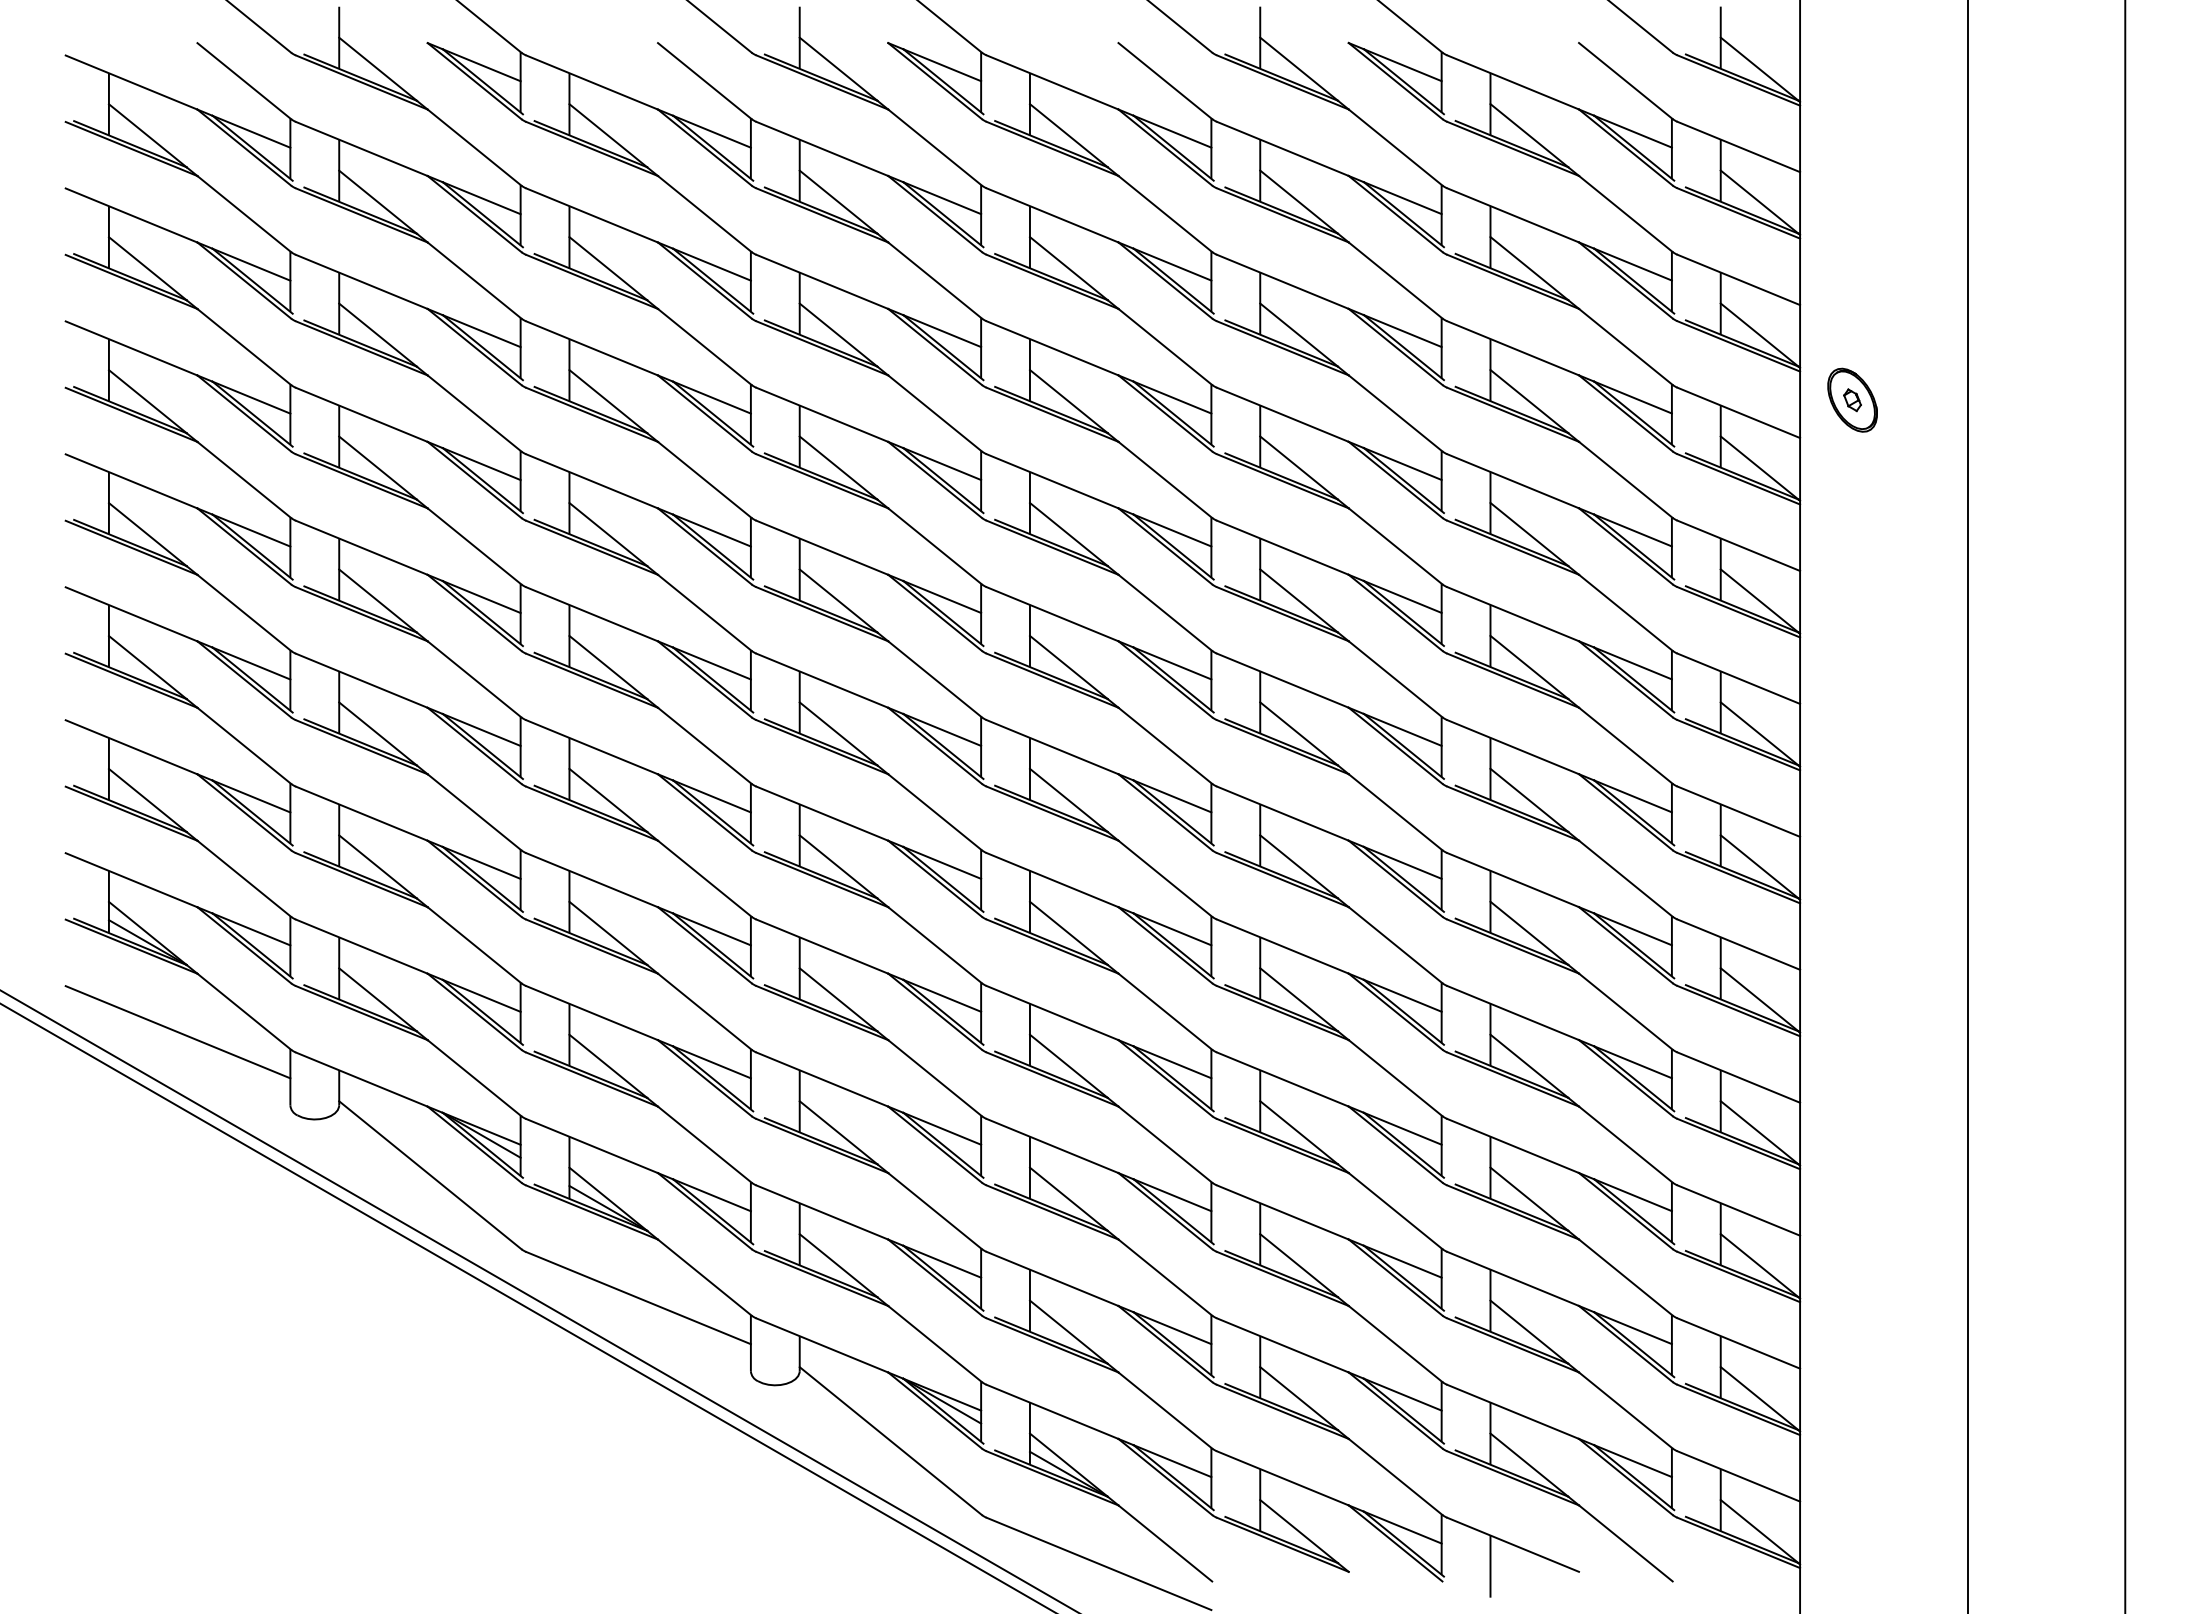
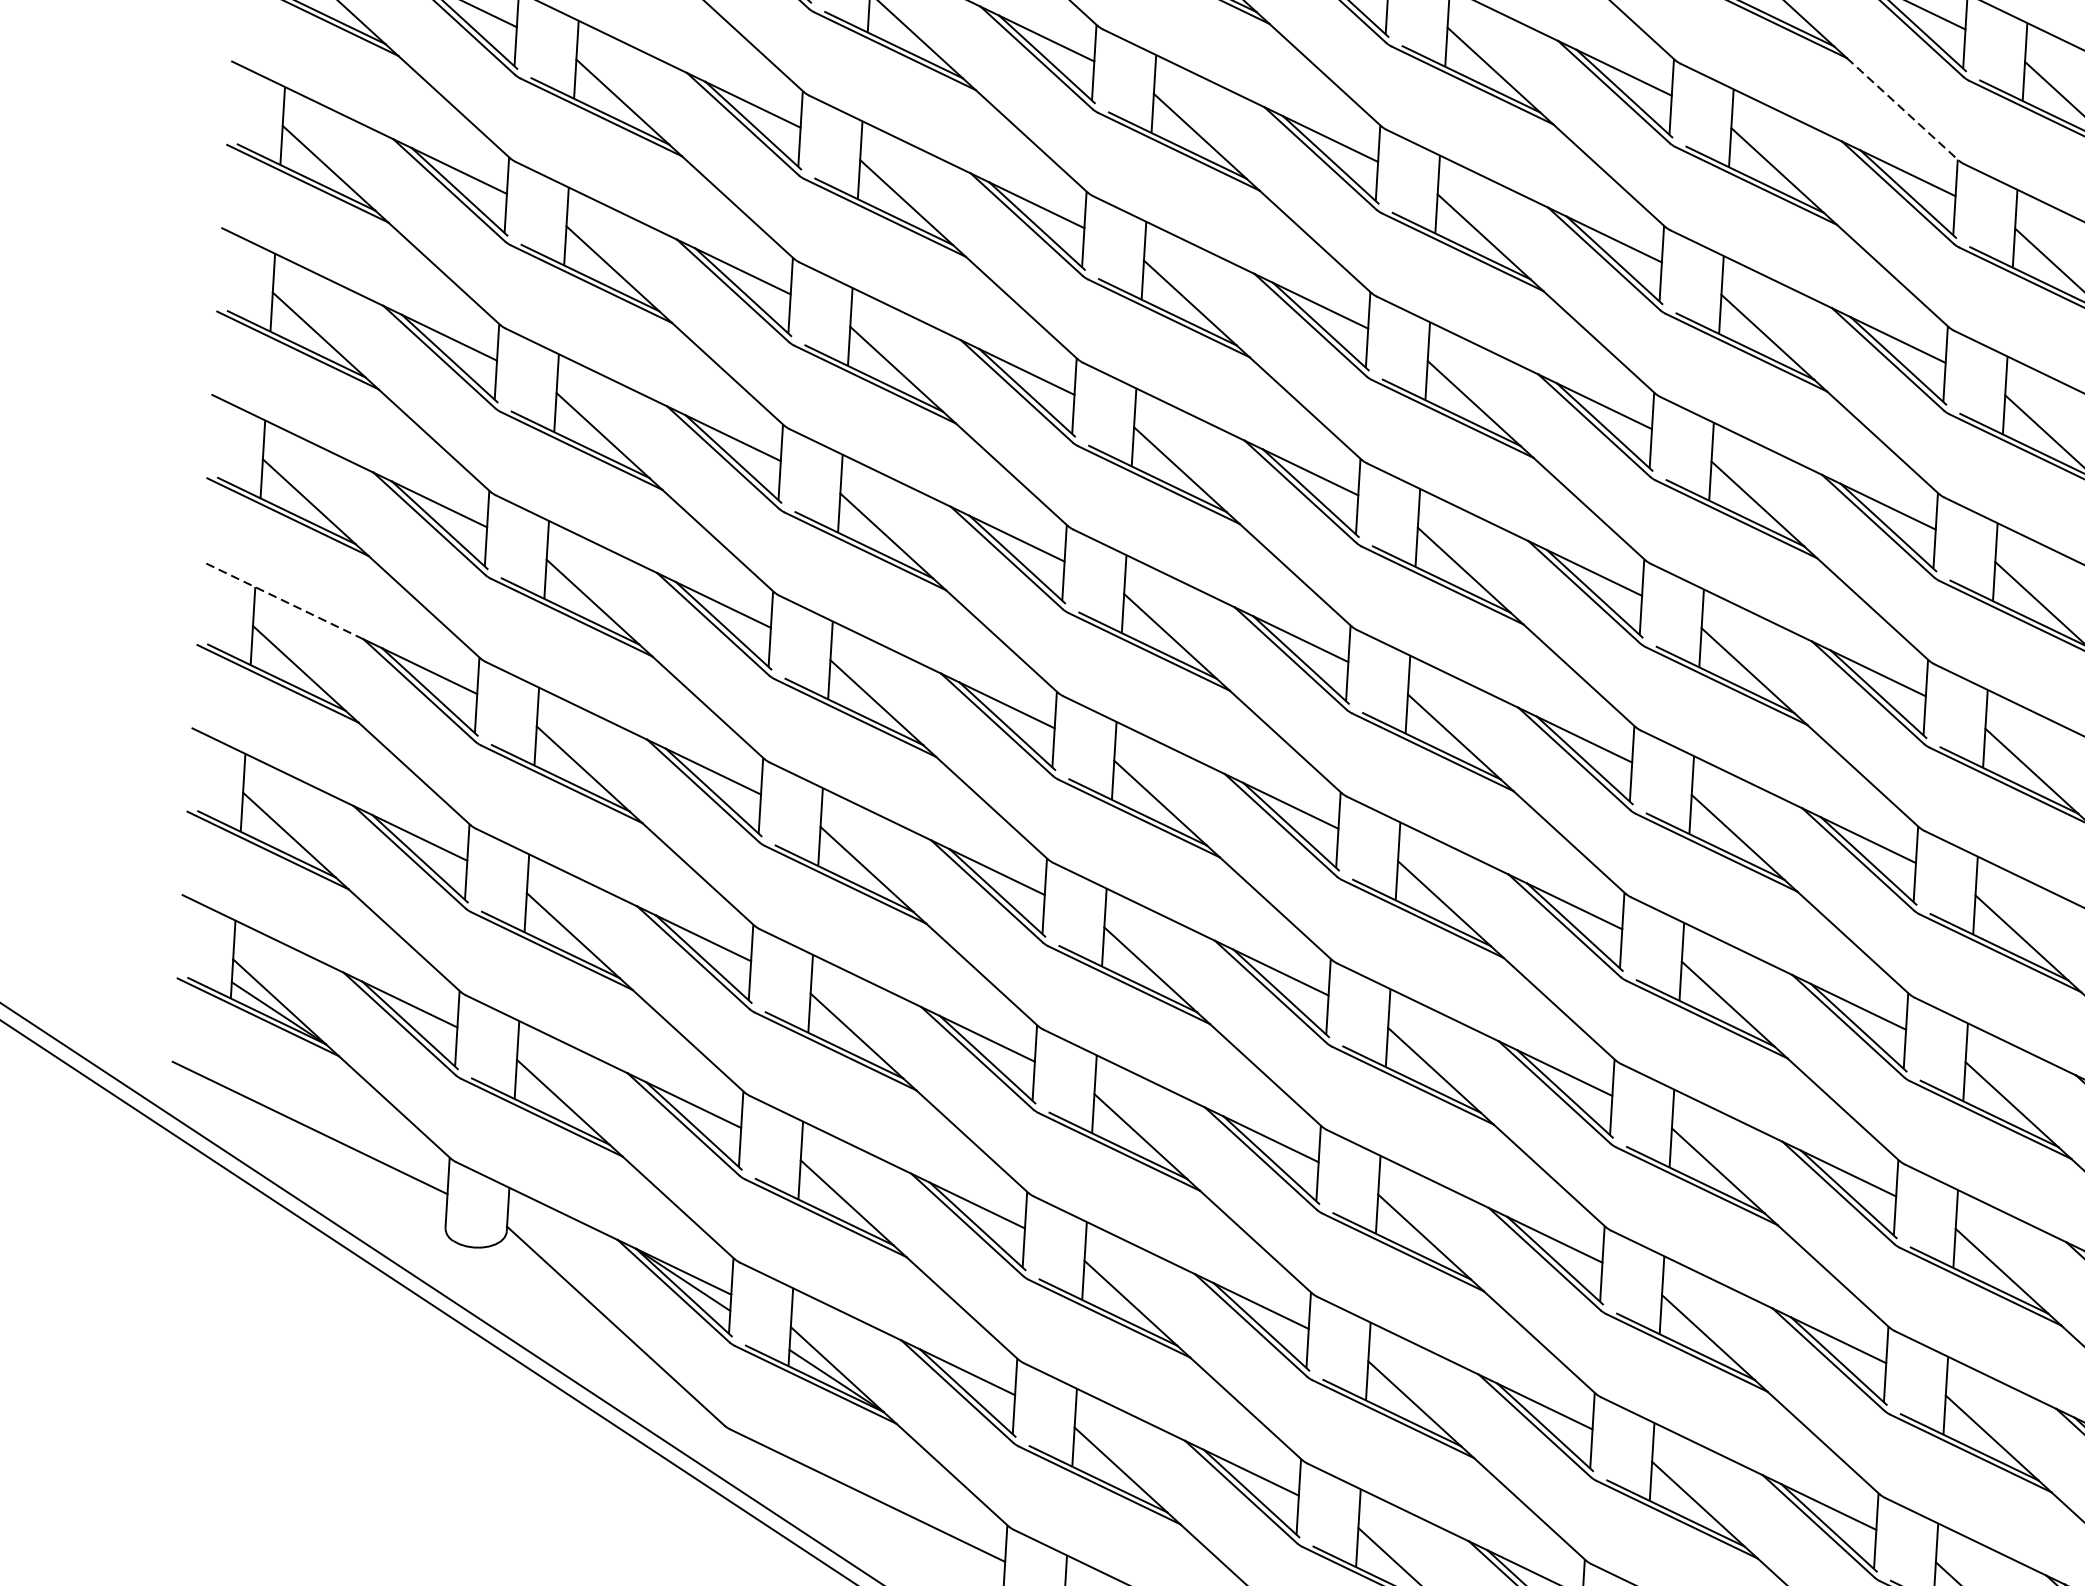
line: (1395, 147) -> (1902, 109), solid -> dashed
line: (131, 614) -> (282, 600), solid -> dashed

